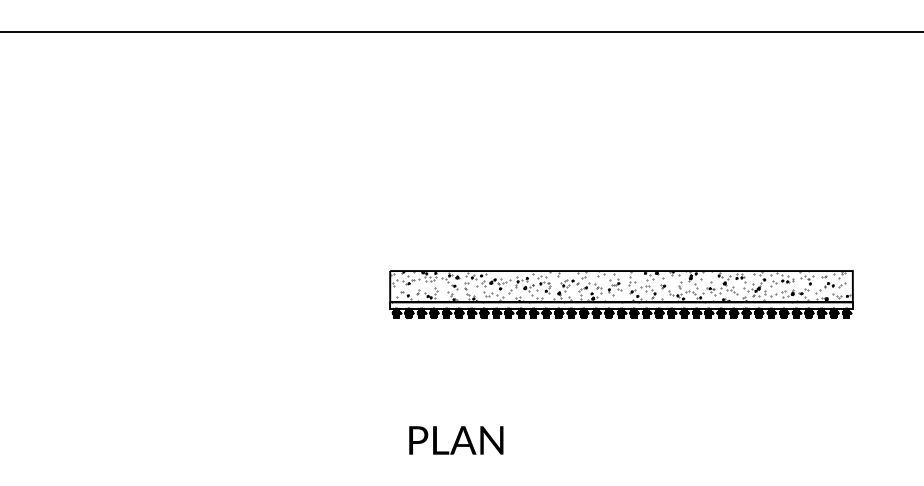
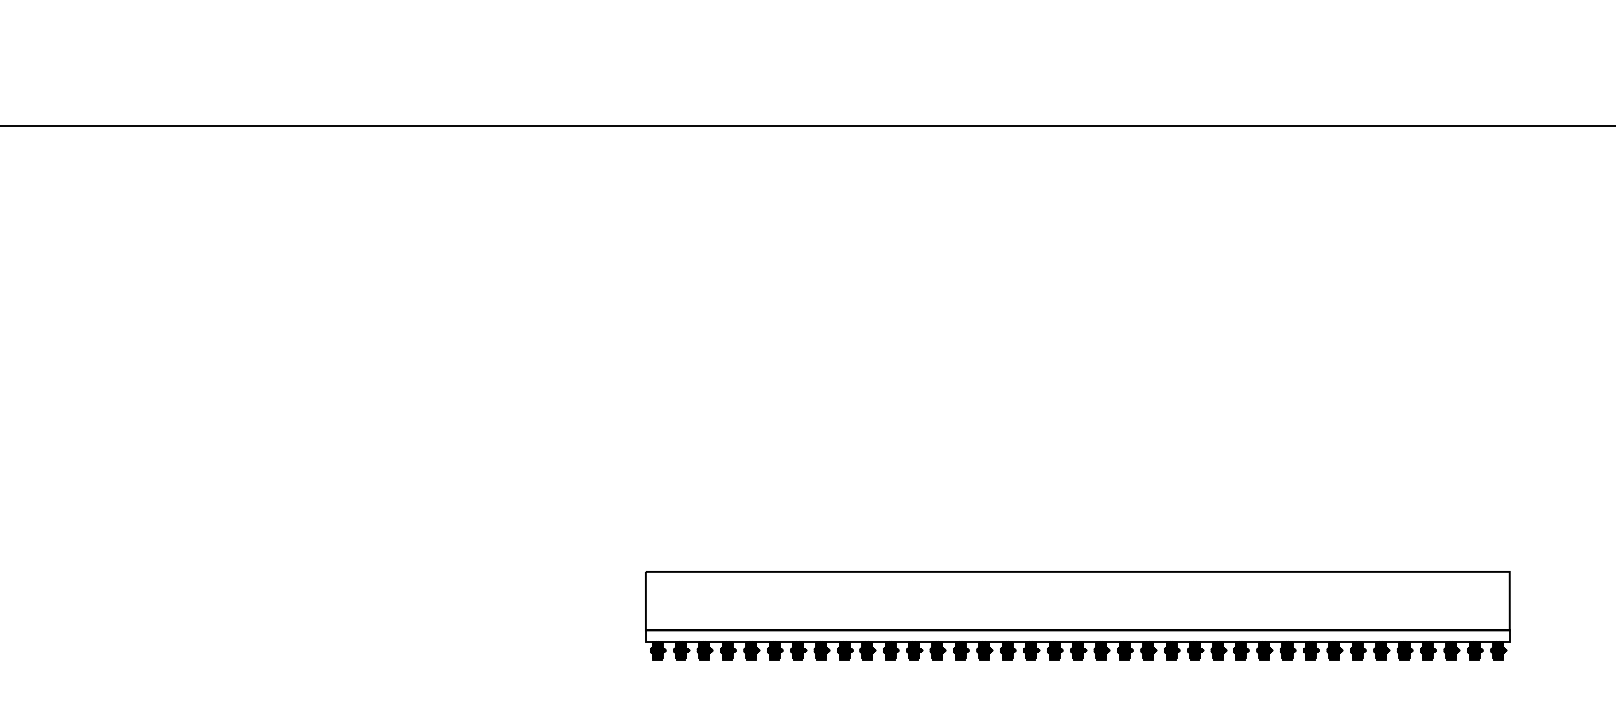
hatch: (619, 286) -> (1074, 600), removed

